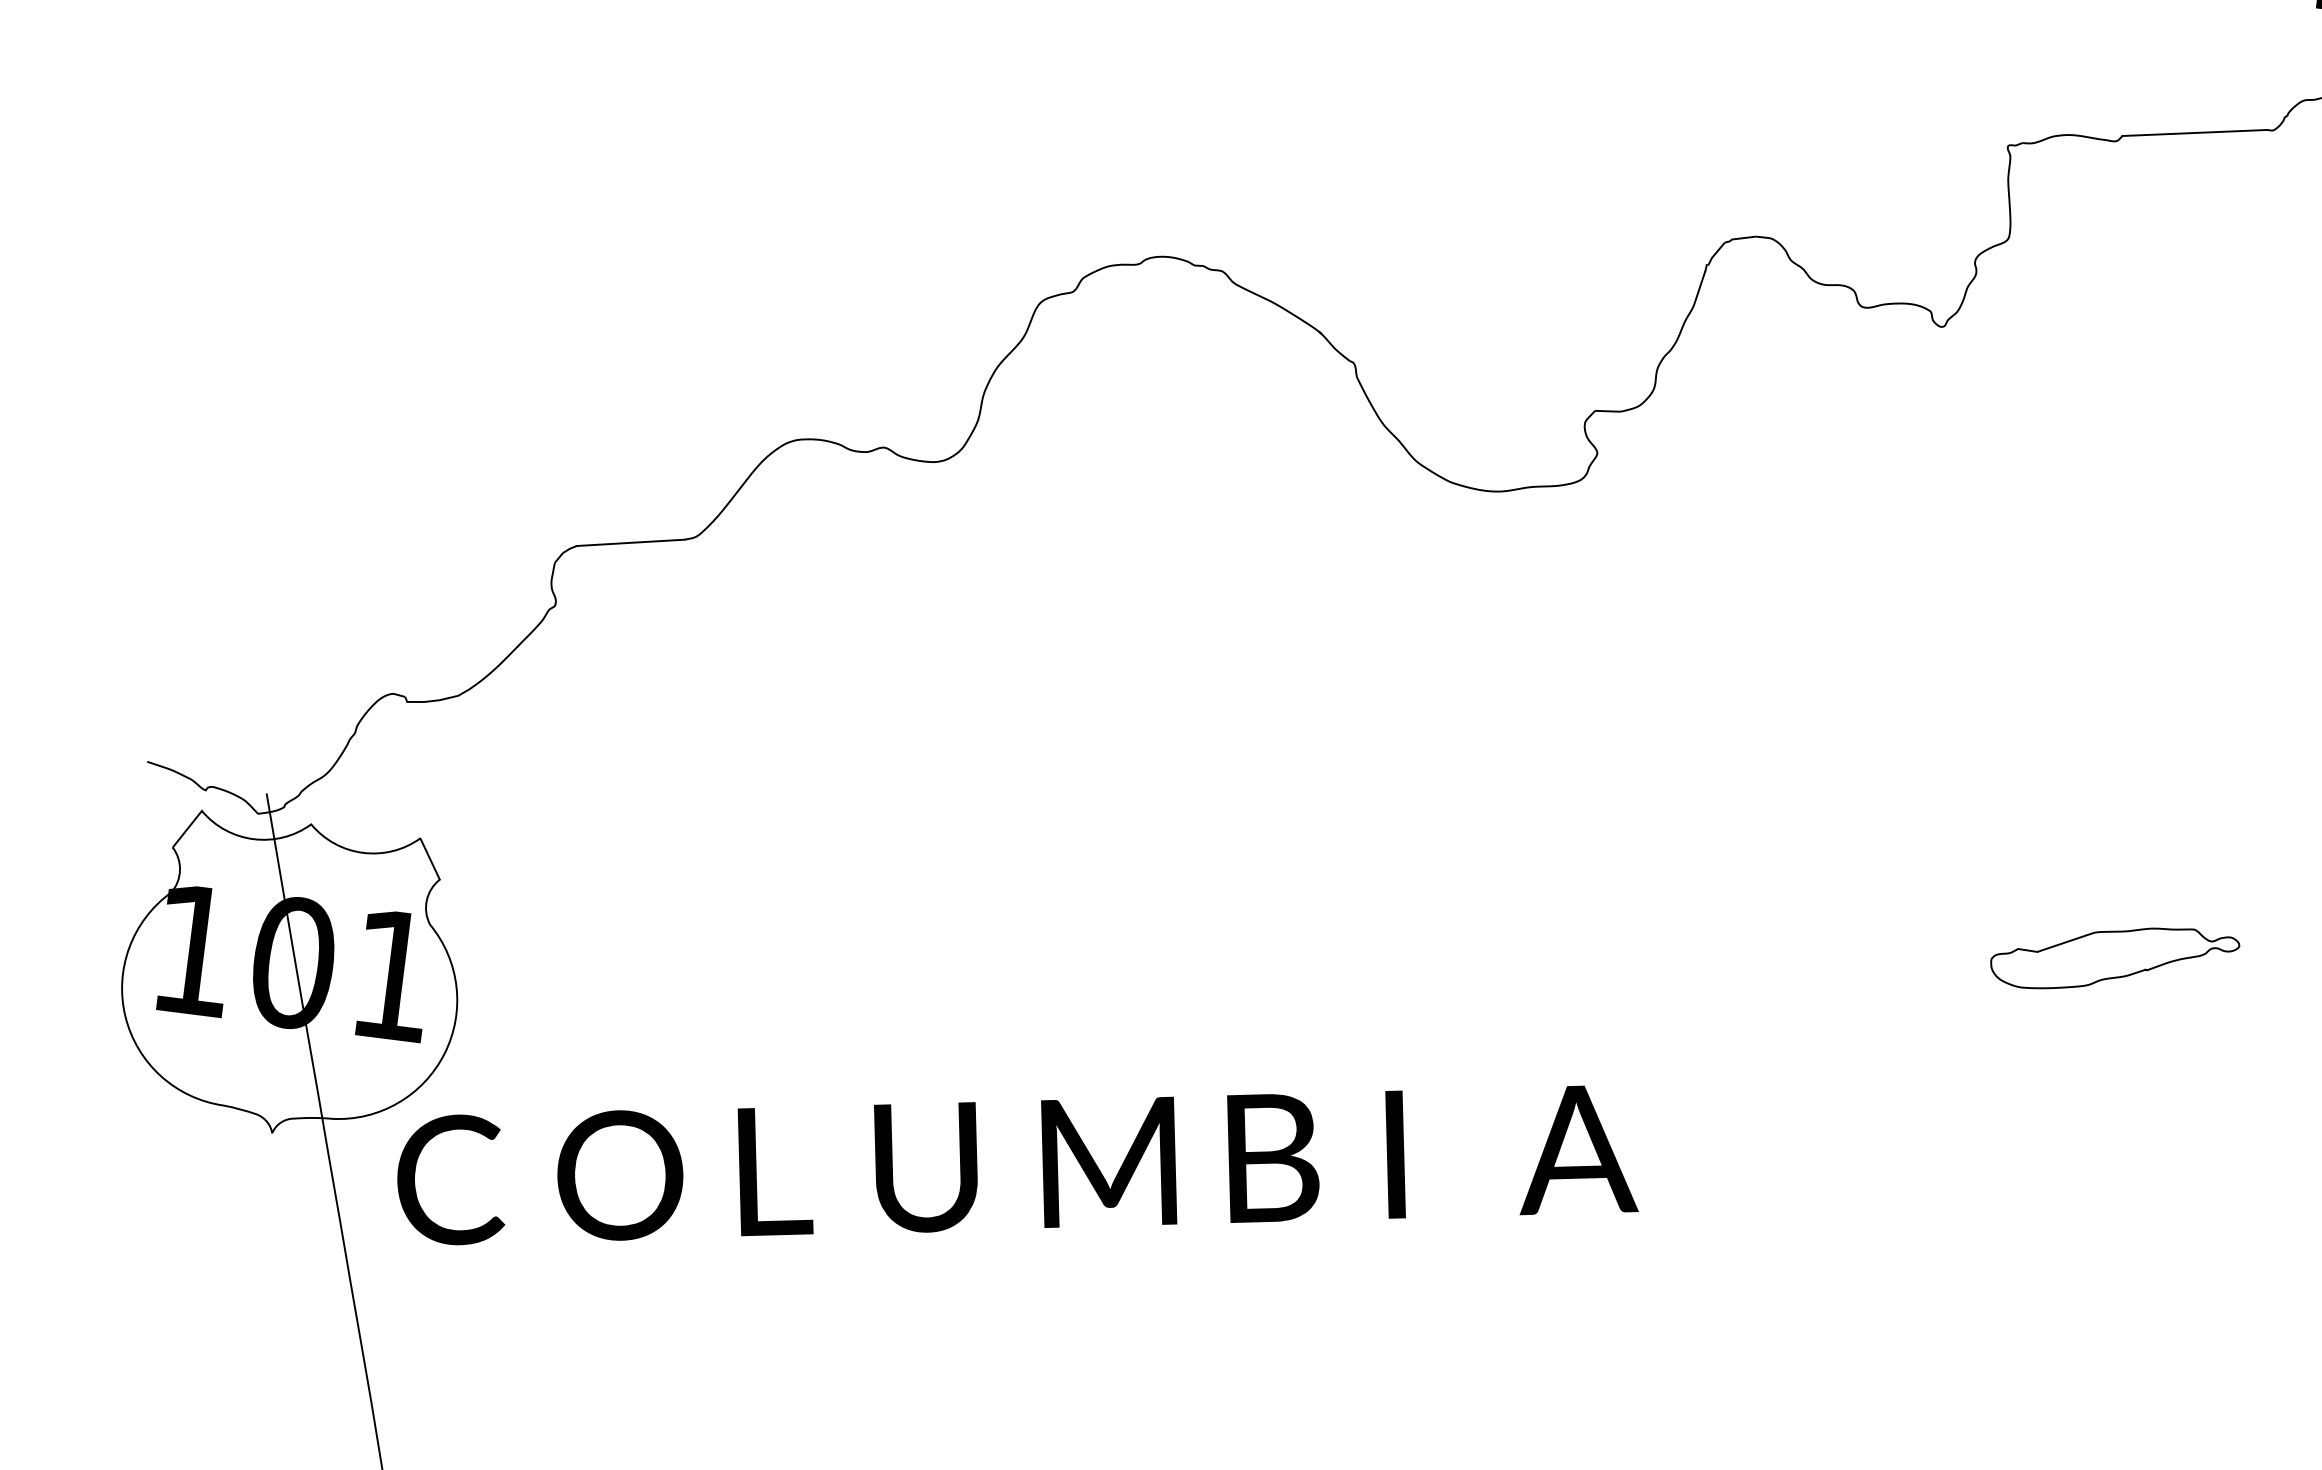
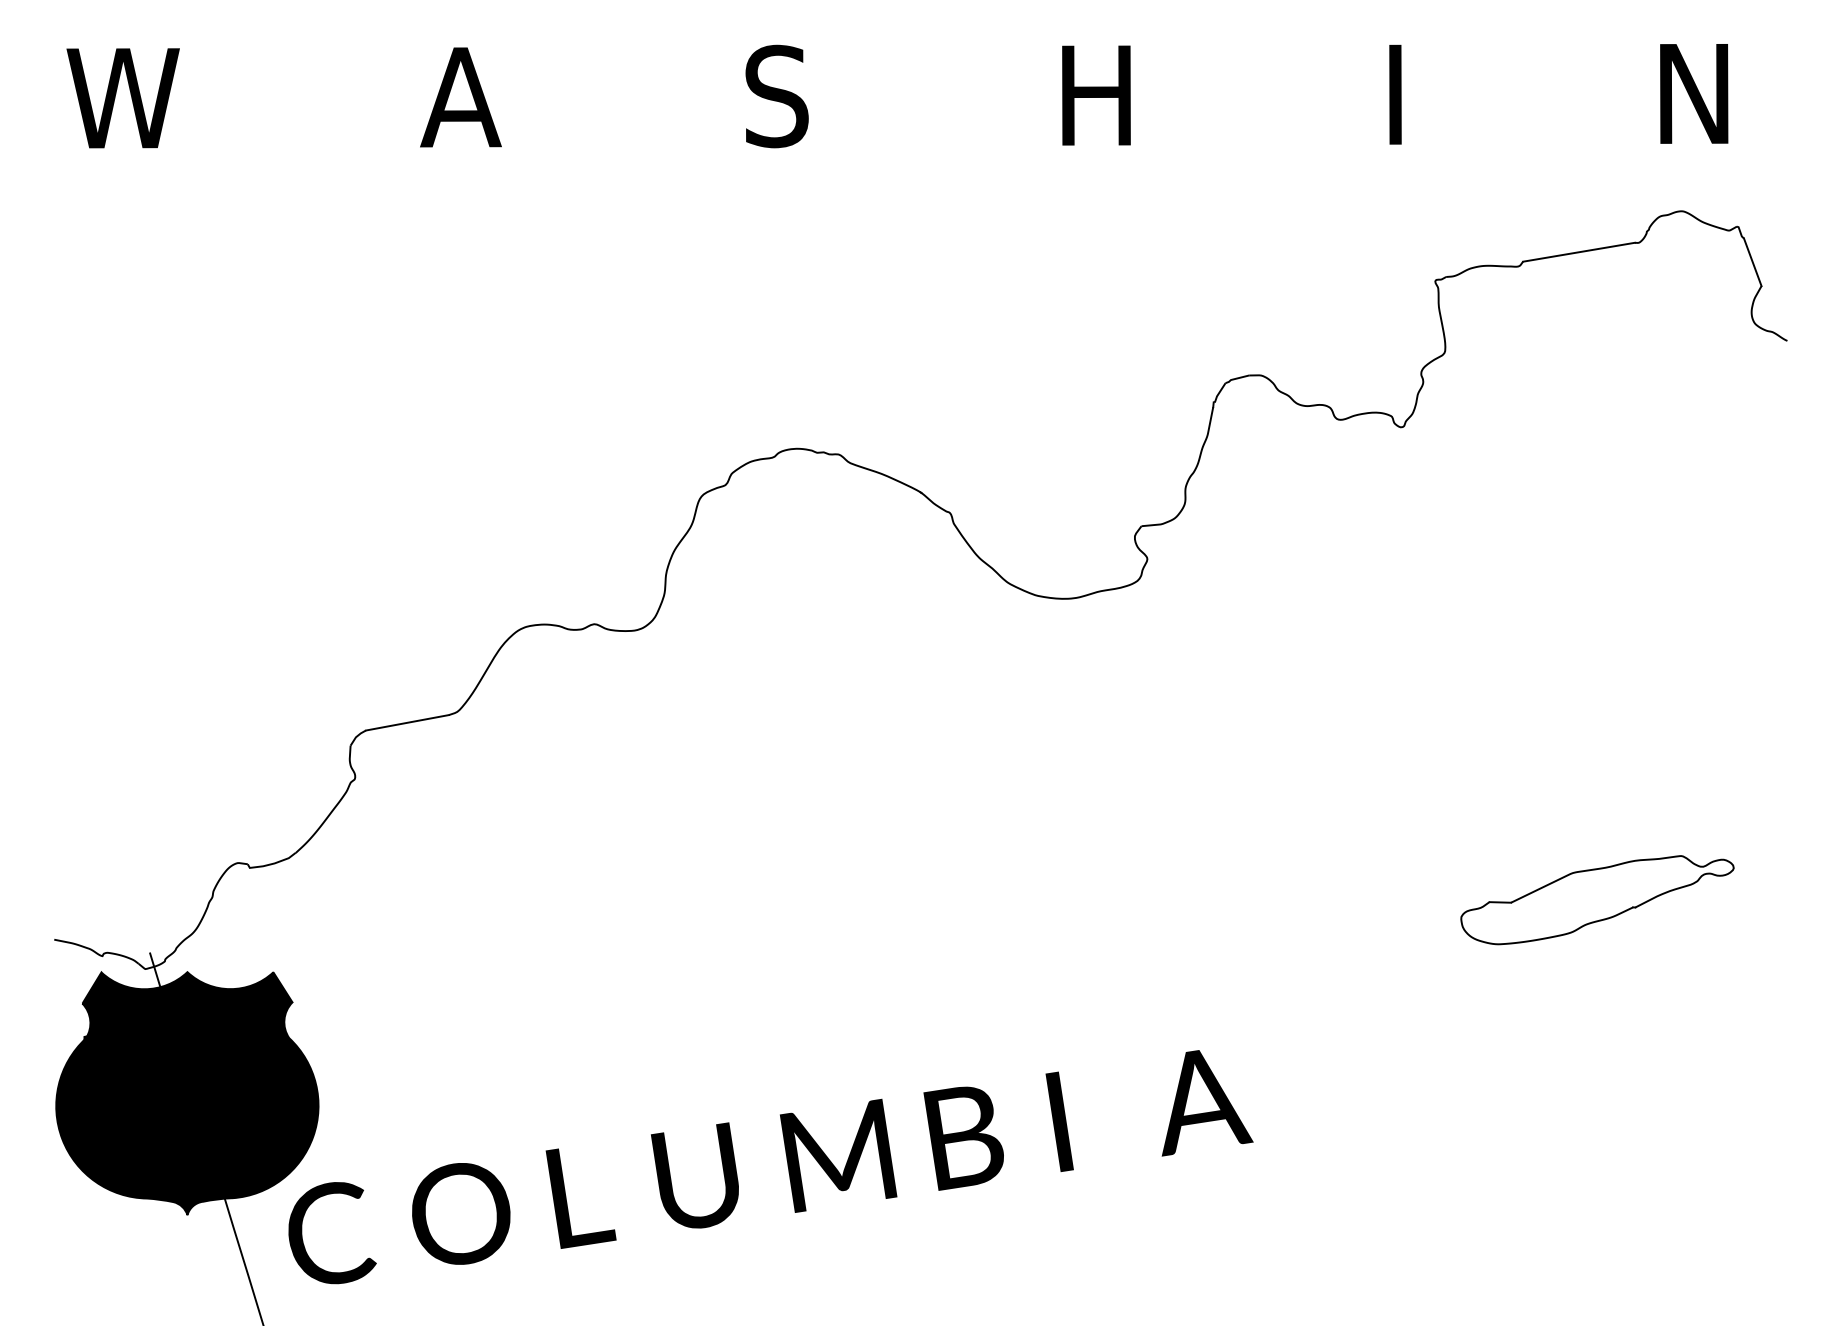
part: (2114, 959) -> (1597, 900), size x1.43
fill: (291, 978) -> (187, 1093), added

